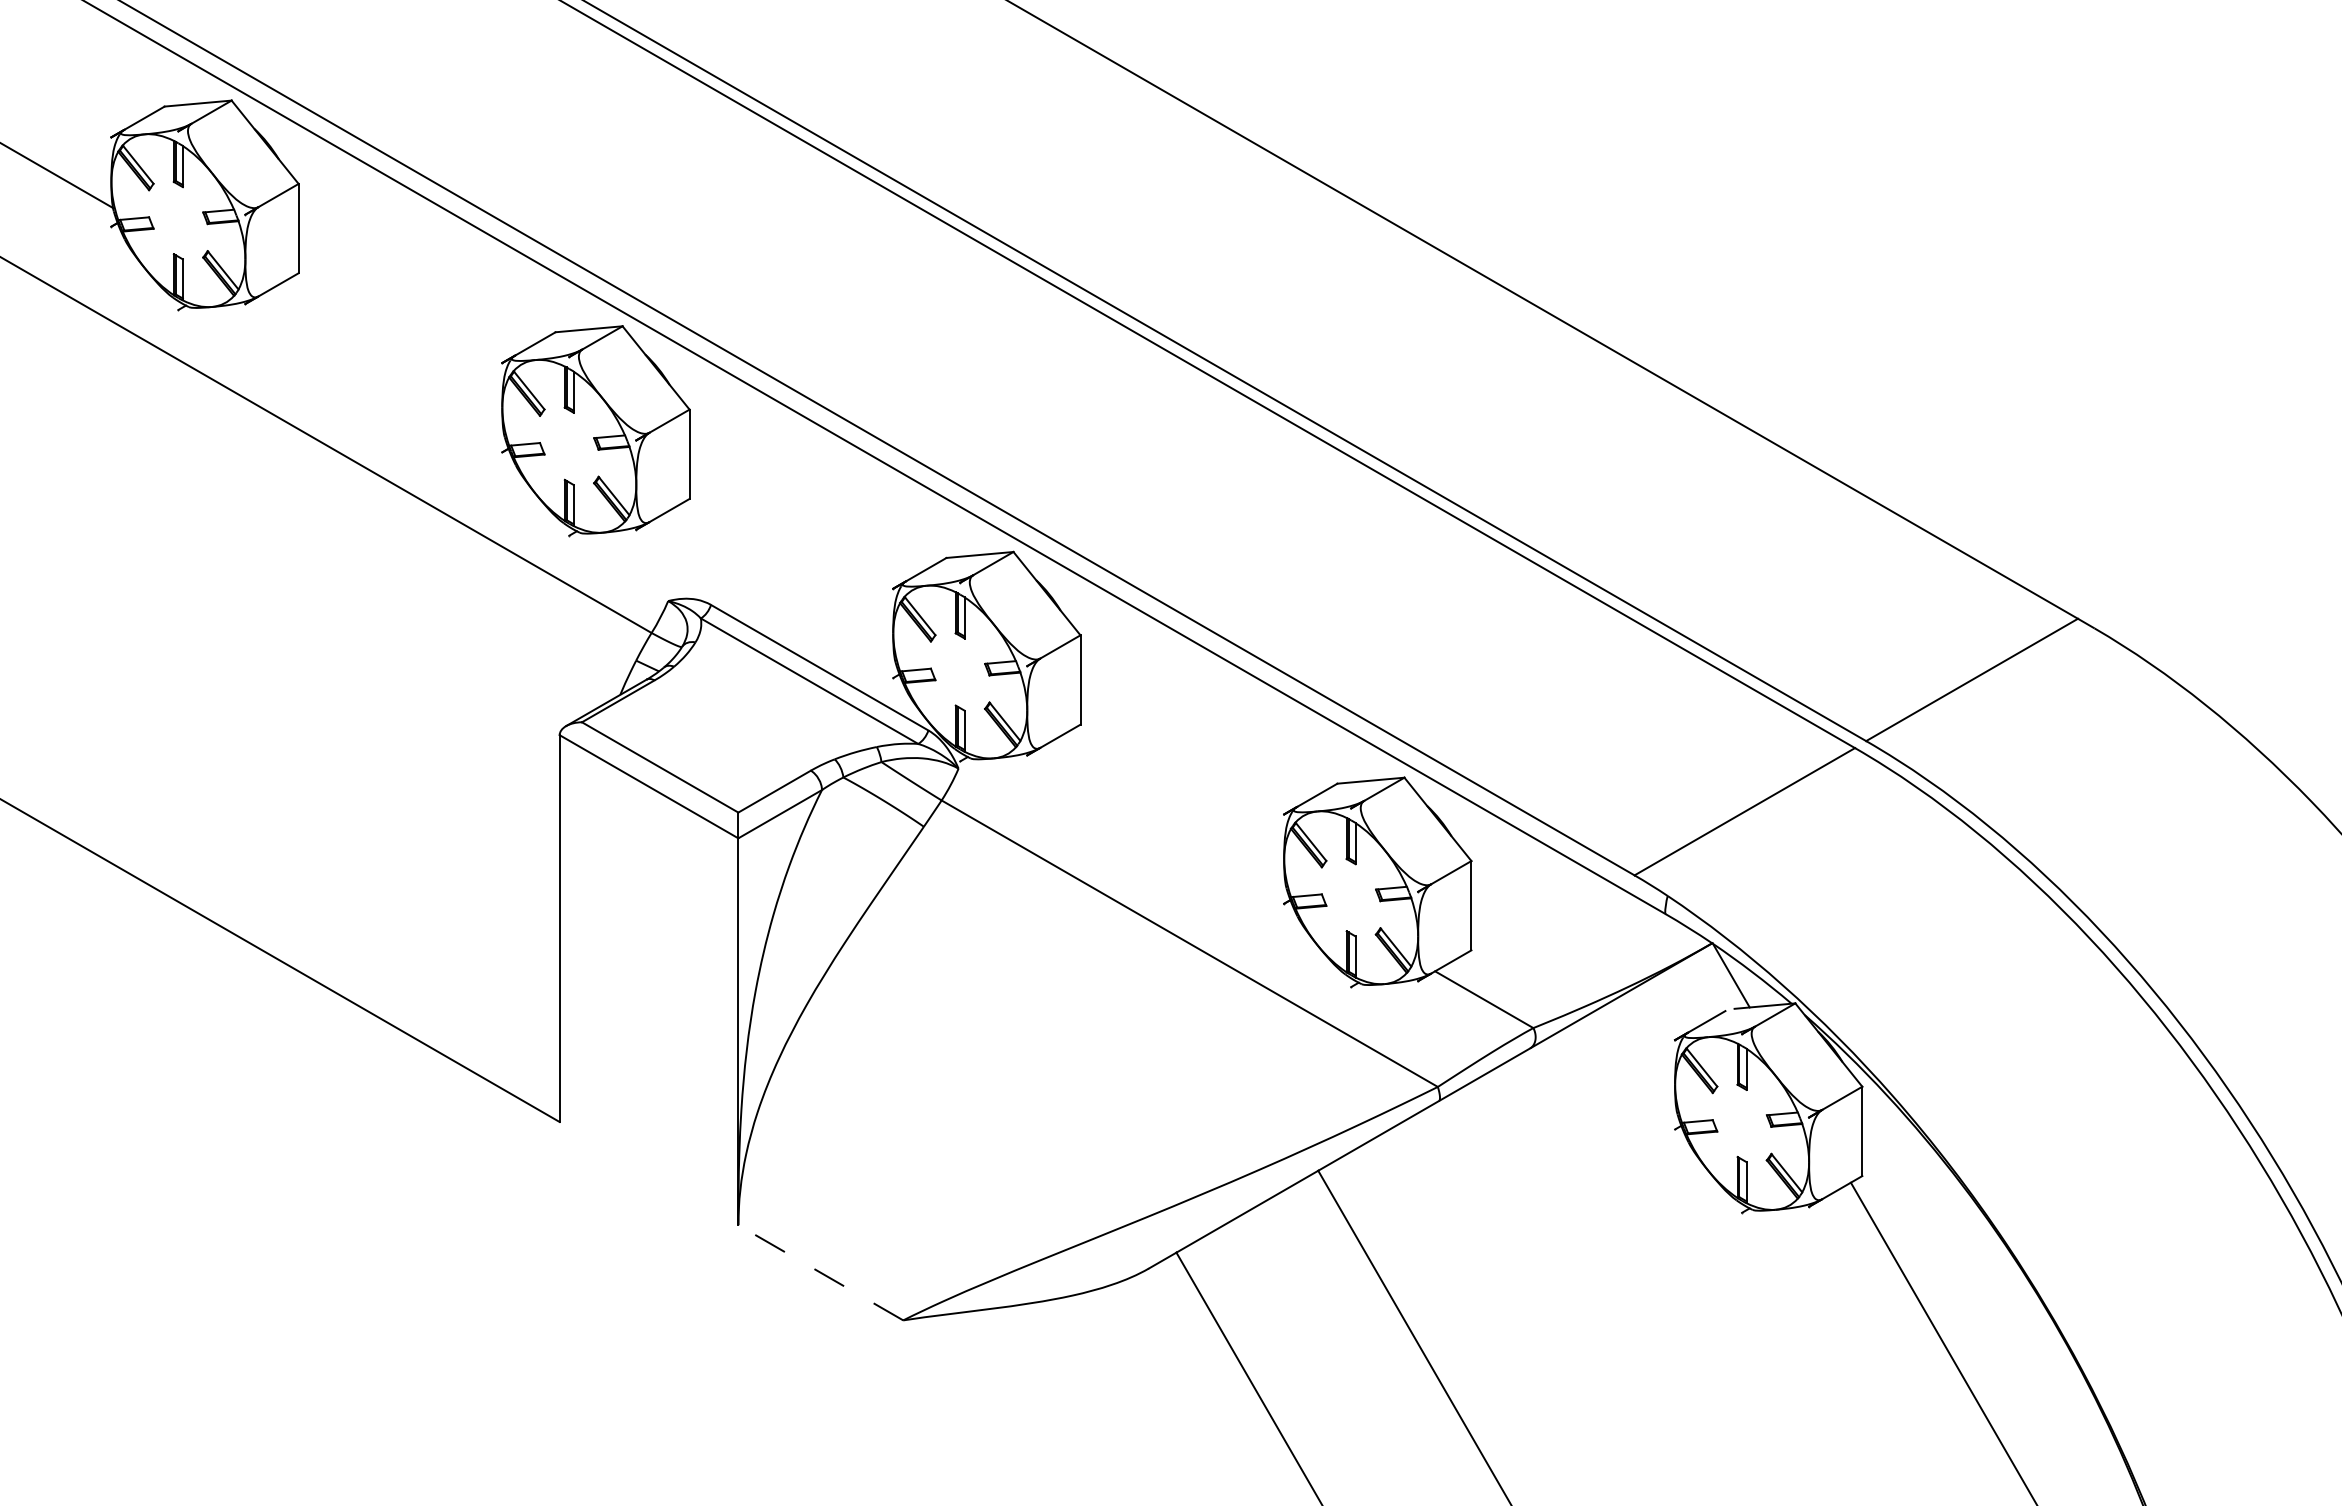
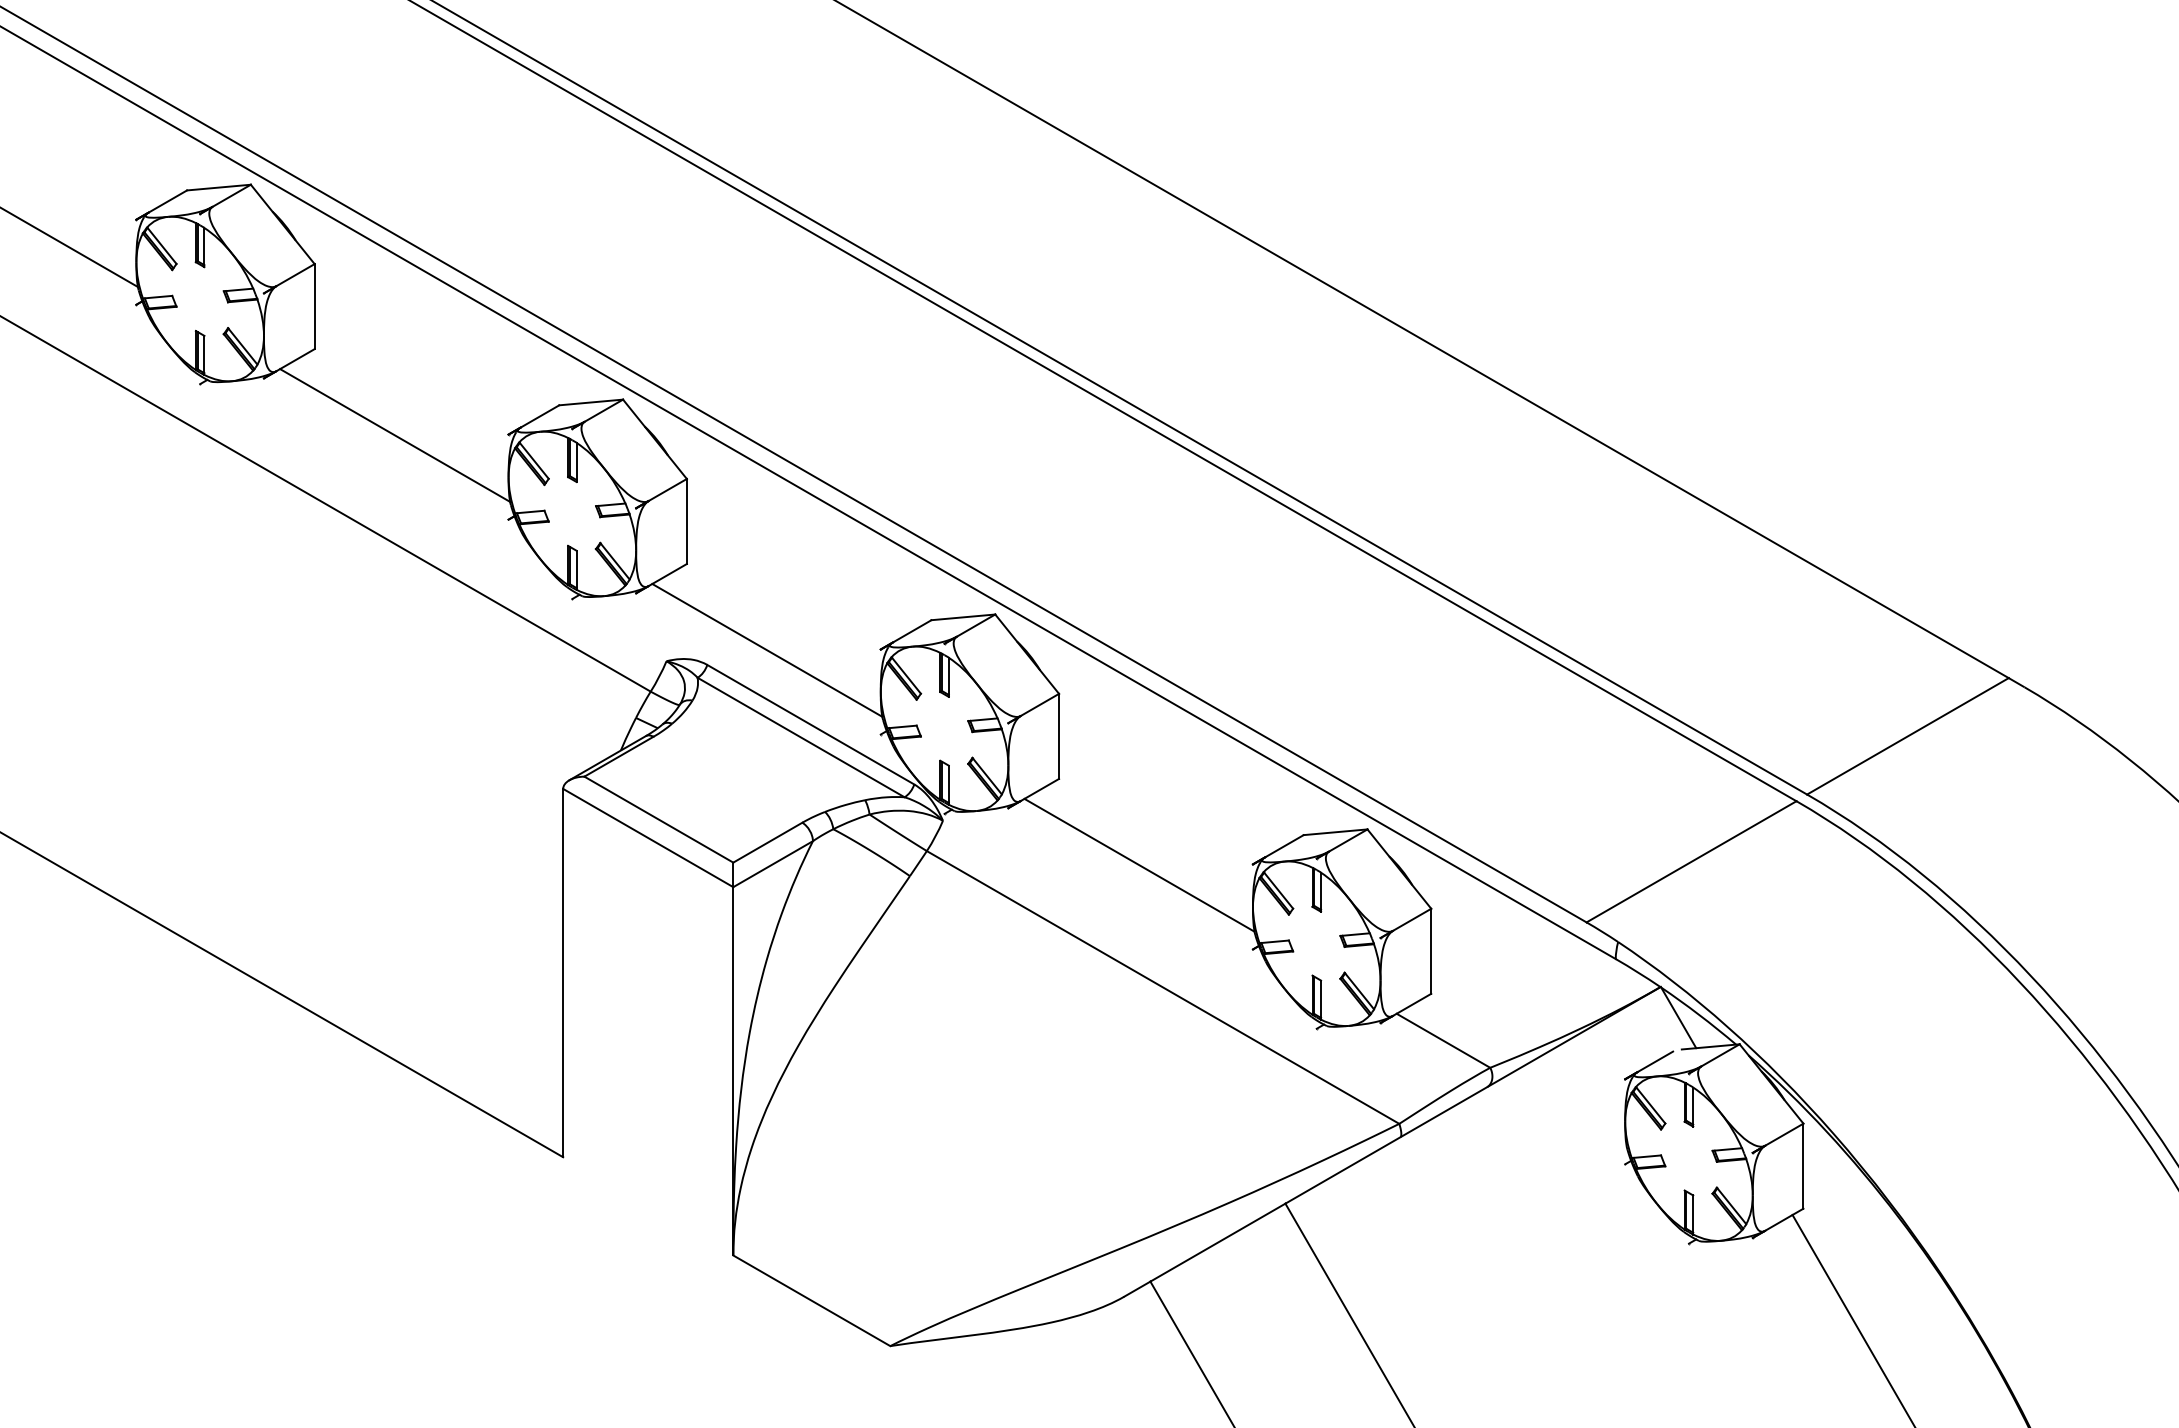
line: (382, 363) -> (394, 435), added
line: (773, 589) -> (766, 650), added
line: (1164, 815) -> (1139, 865), added
line: (820, 1272) -> (811, 1300), dashed -> solid

